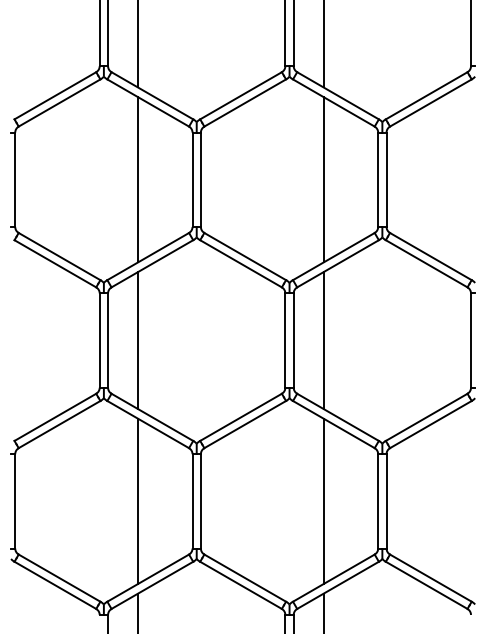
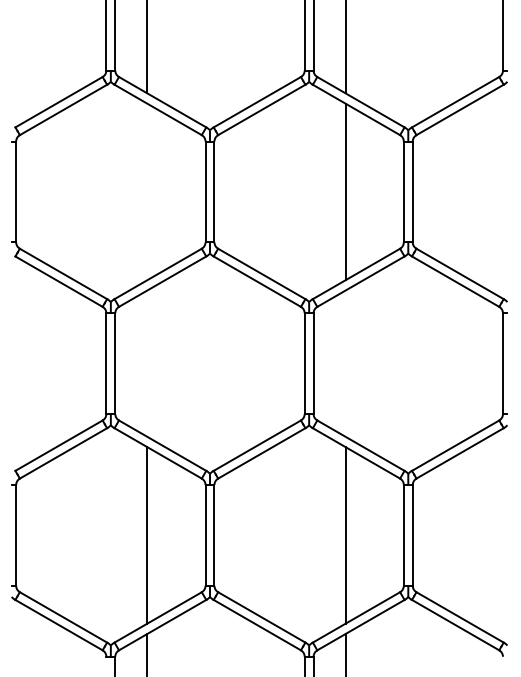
line: (138, 179) -> (147, 191), removed
line: (138, 340) -> (147, 363), removed
line: (323, 340) -> (345, 363), removed

